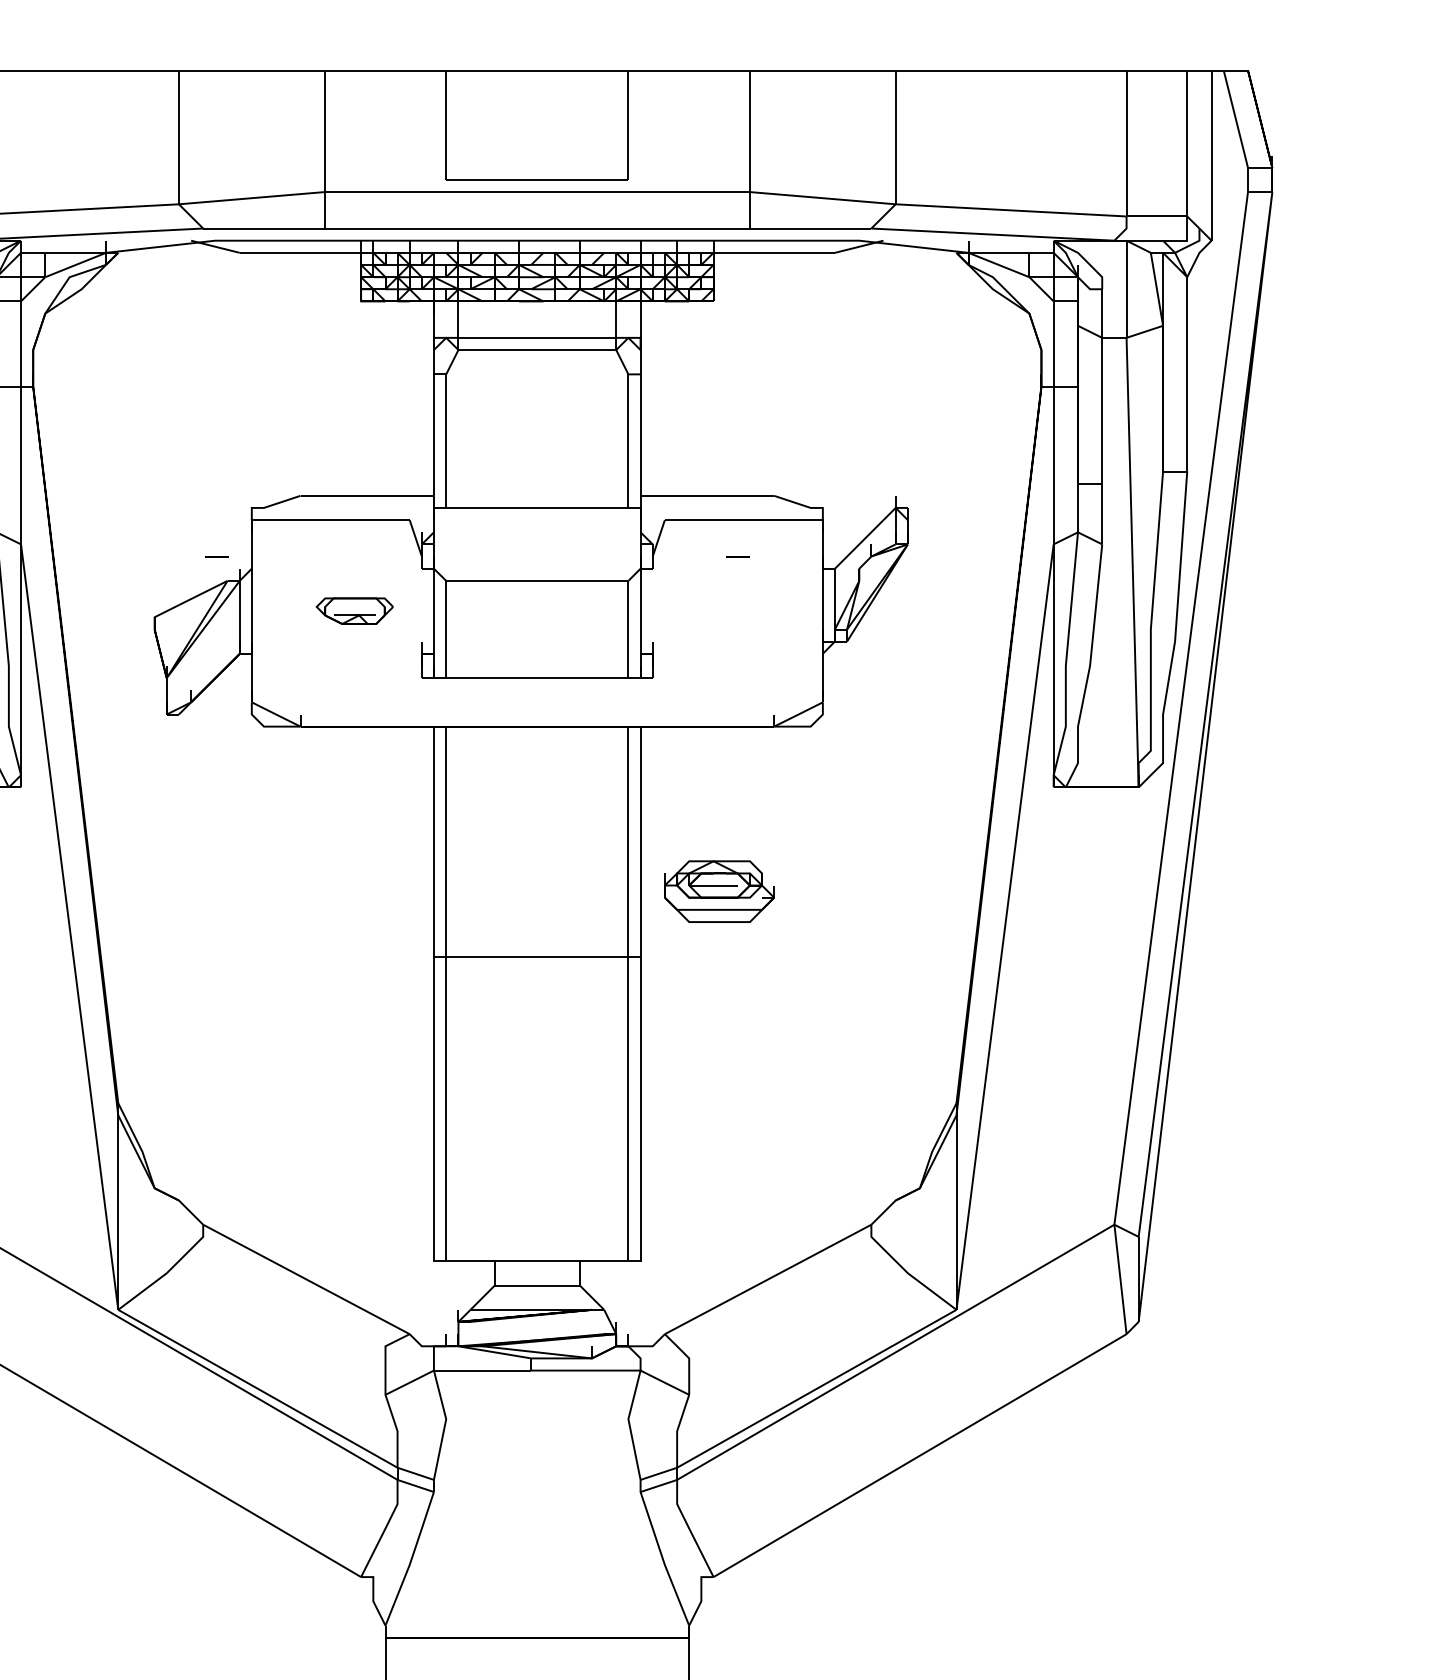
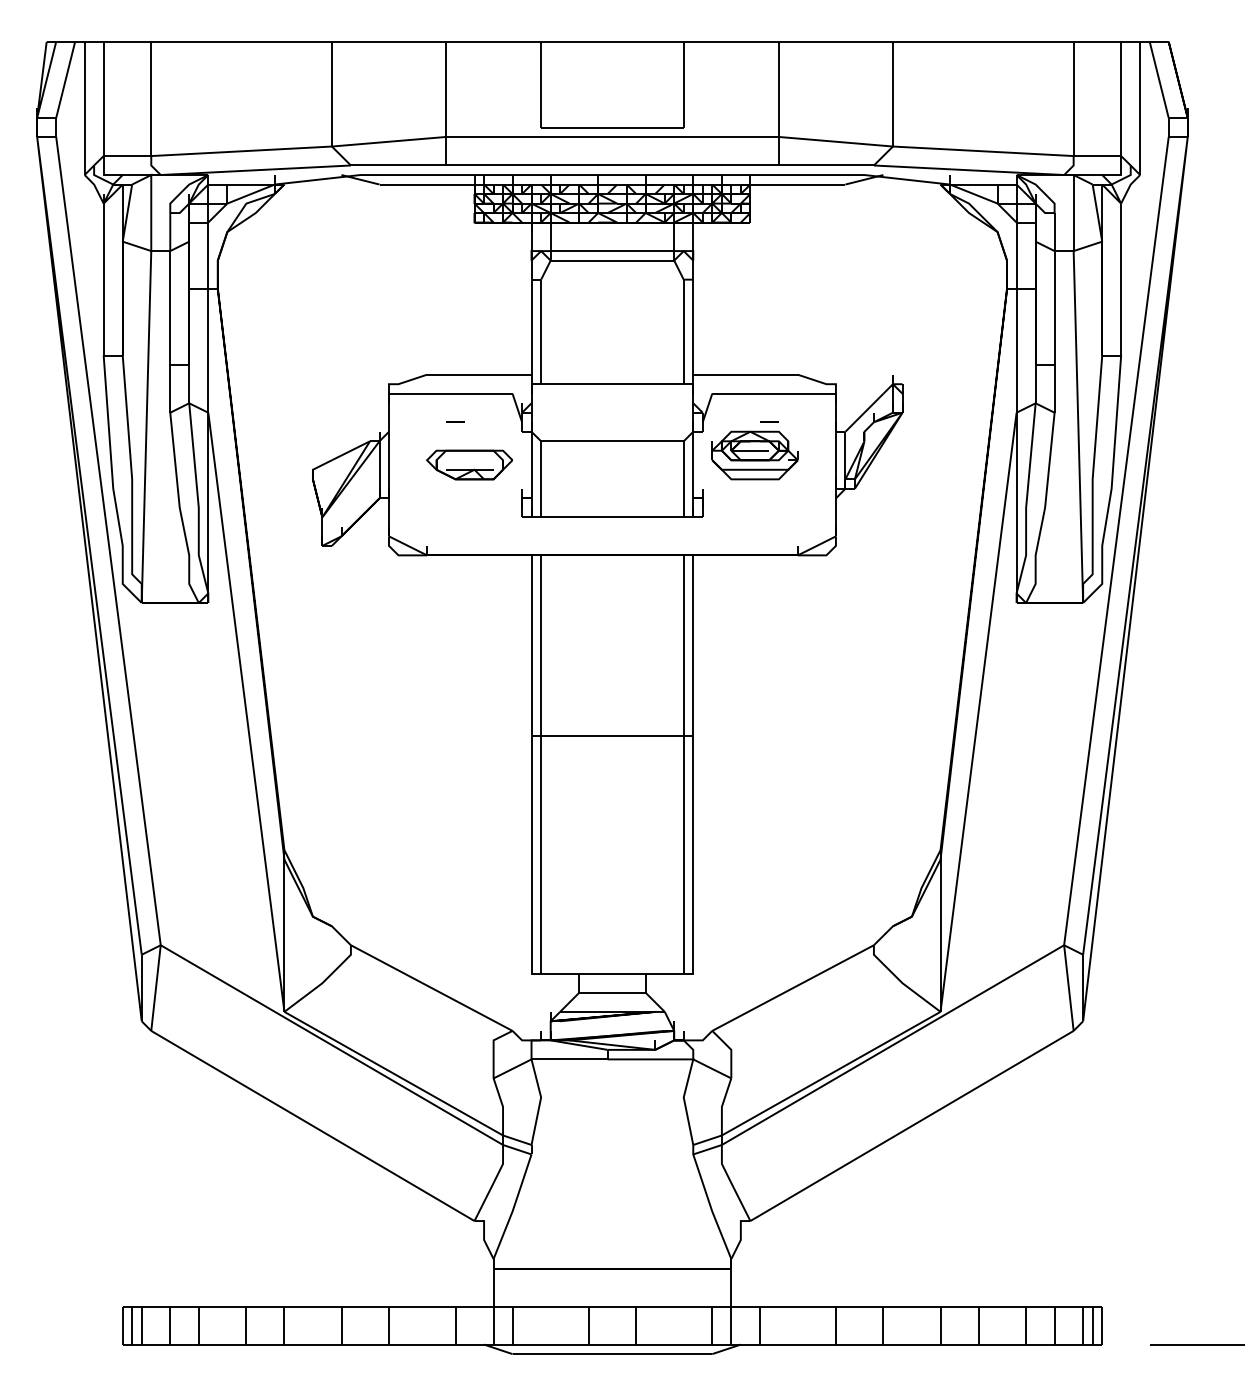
line: (216, 555) -> (455, 421), moved
part: (354, 610) -> (469, 464), size x1.43
part: (718, 891) -> (754, 455), moved

